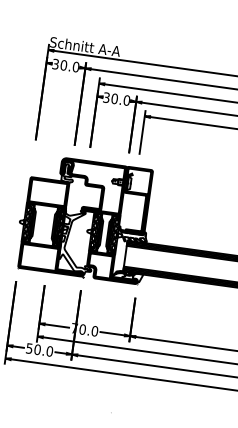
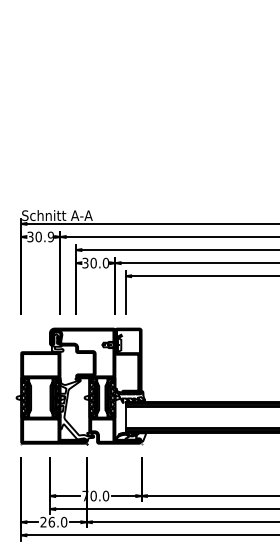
text: (75, 67) -> (50, 237), 30.0 -> 30.9
text: (33, 348) -> (47, 521), 50.0 -> 26.0

